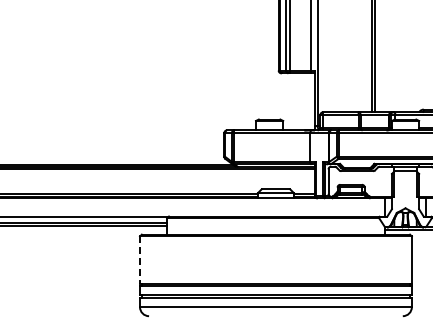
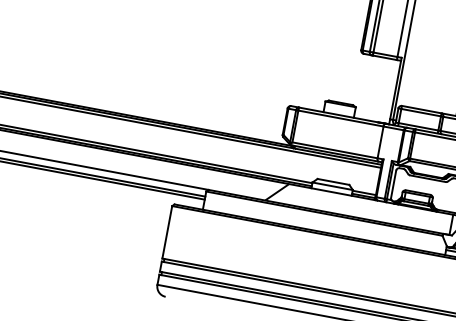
hatch: (228, 207) -> (276, 192), added
line: (140, 260) -> (167, 232), dashed -> solid

